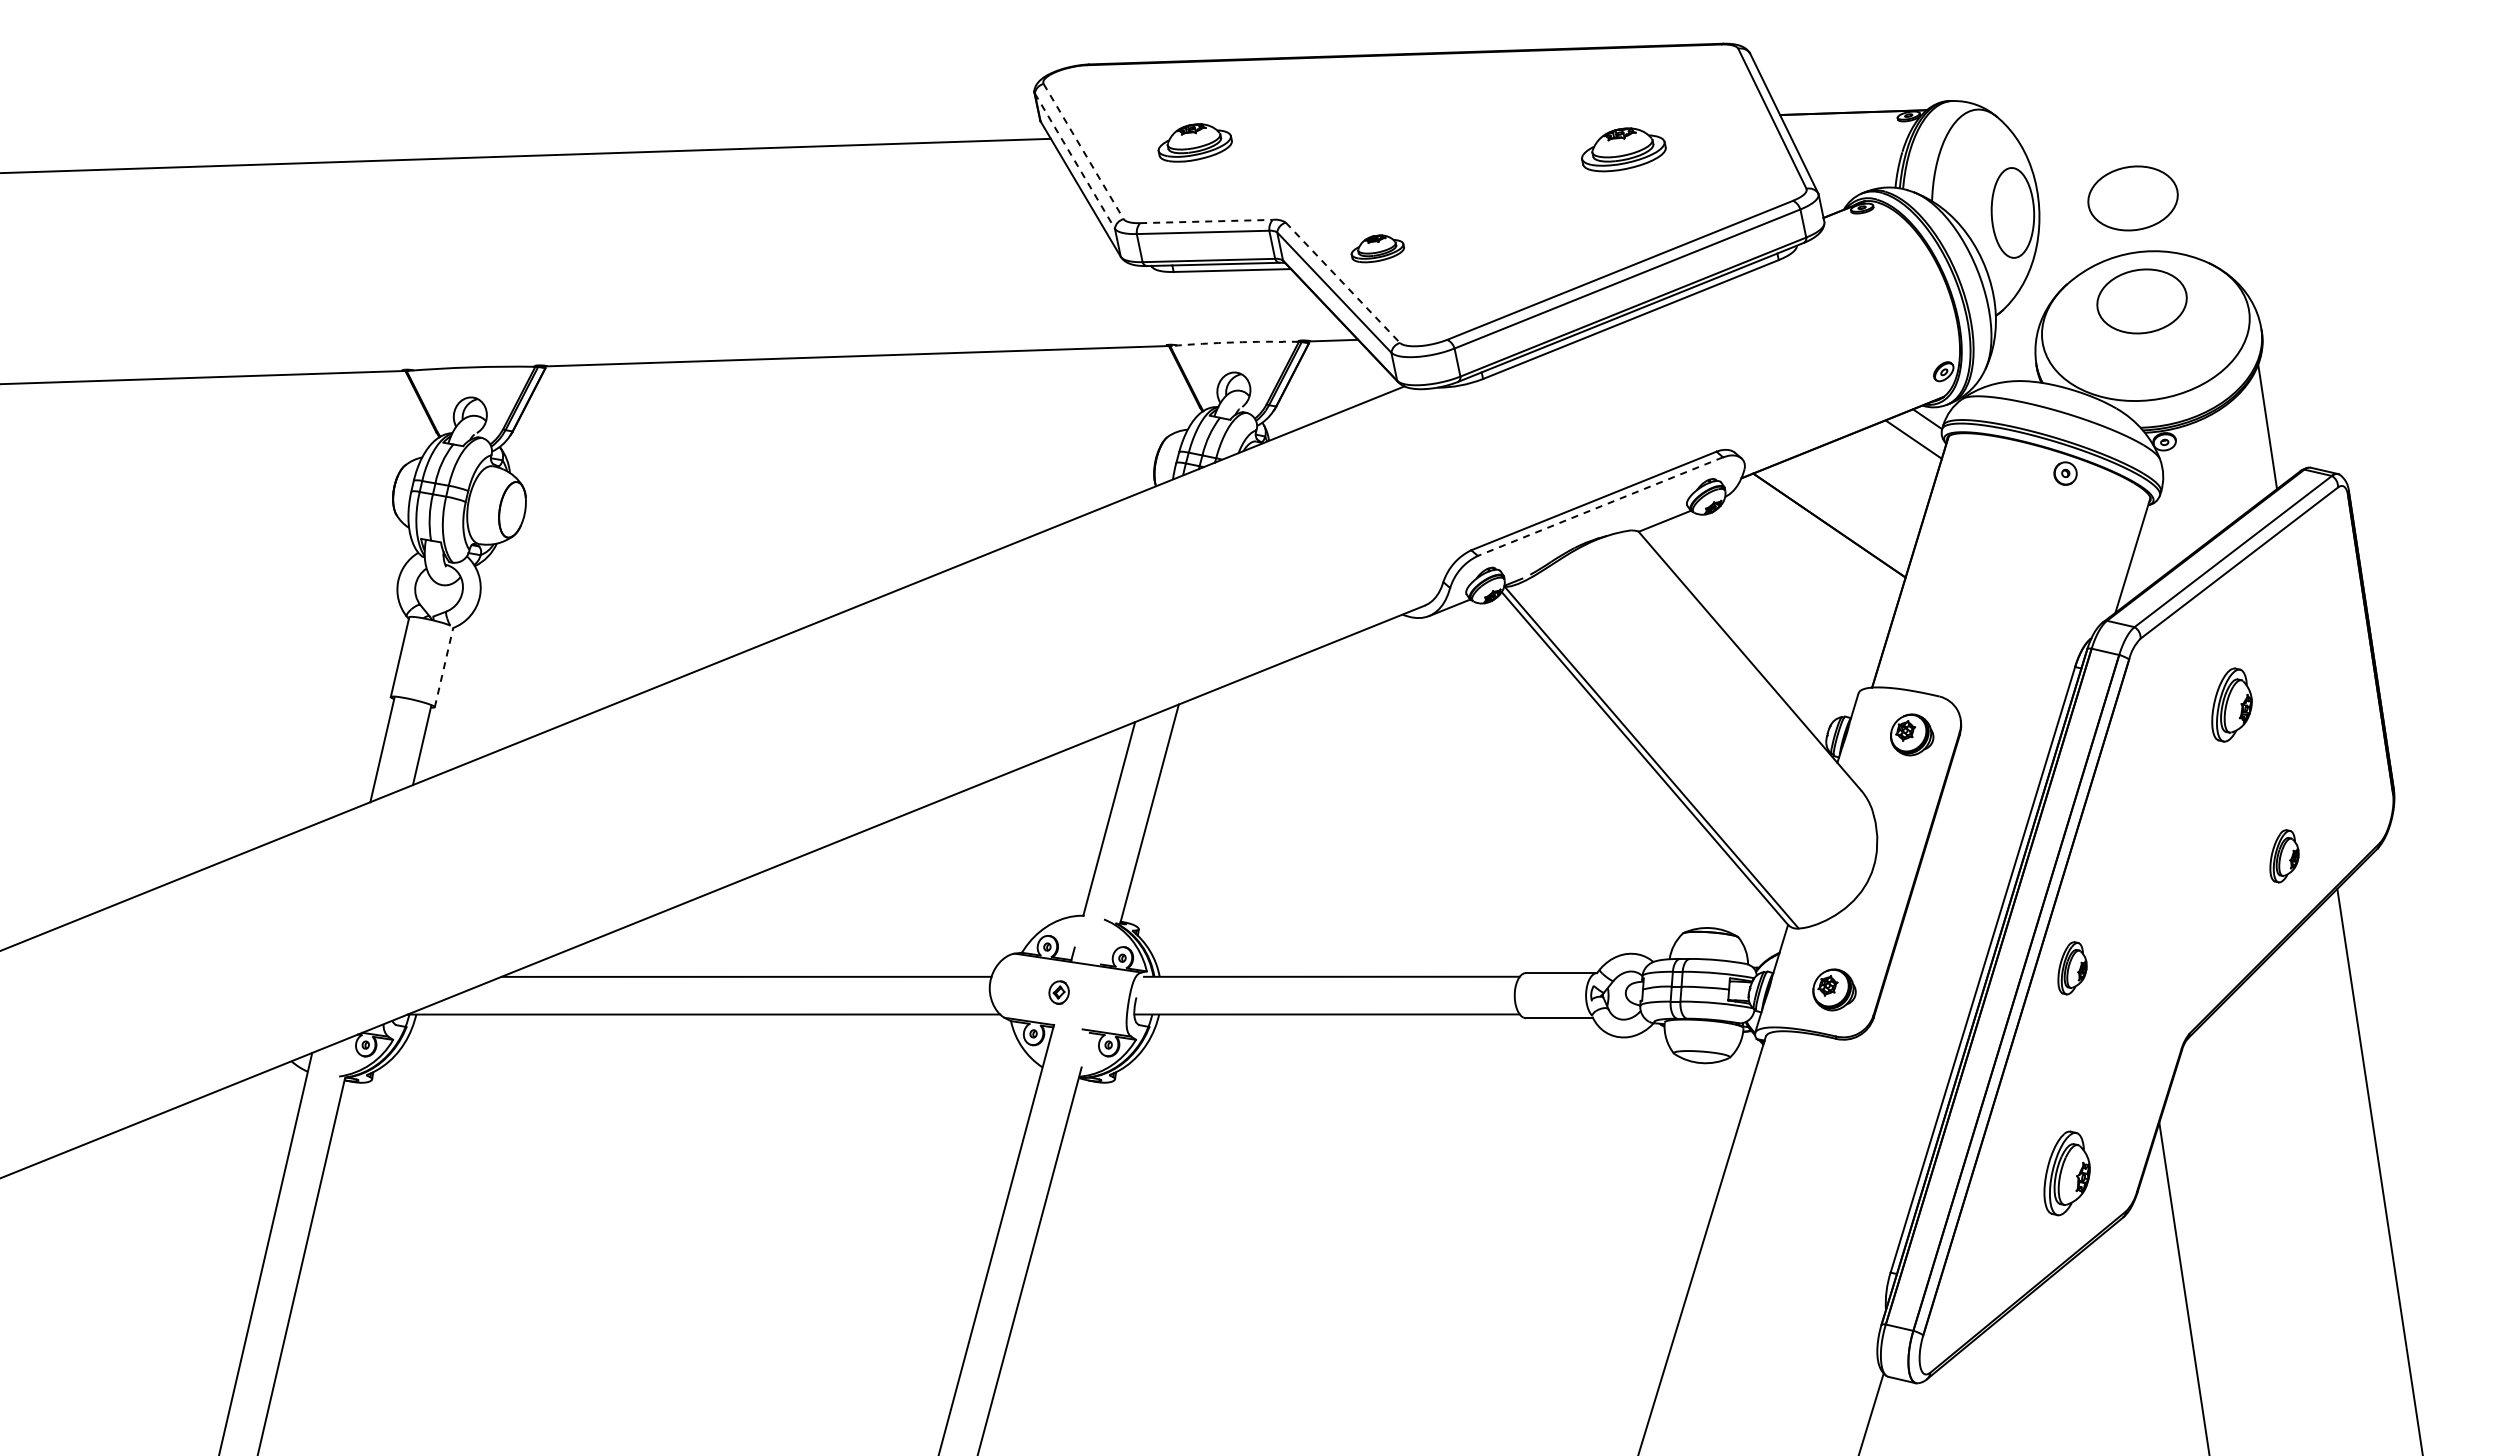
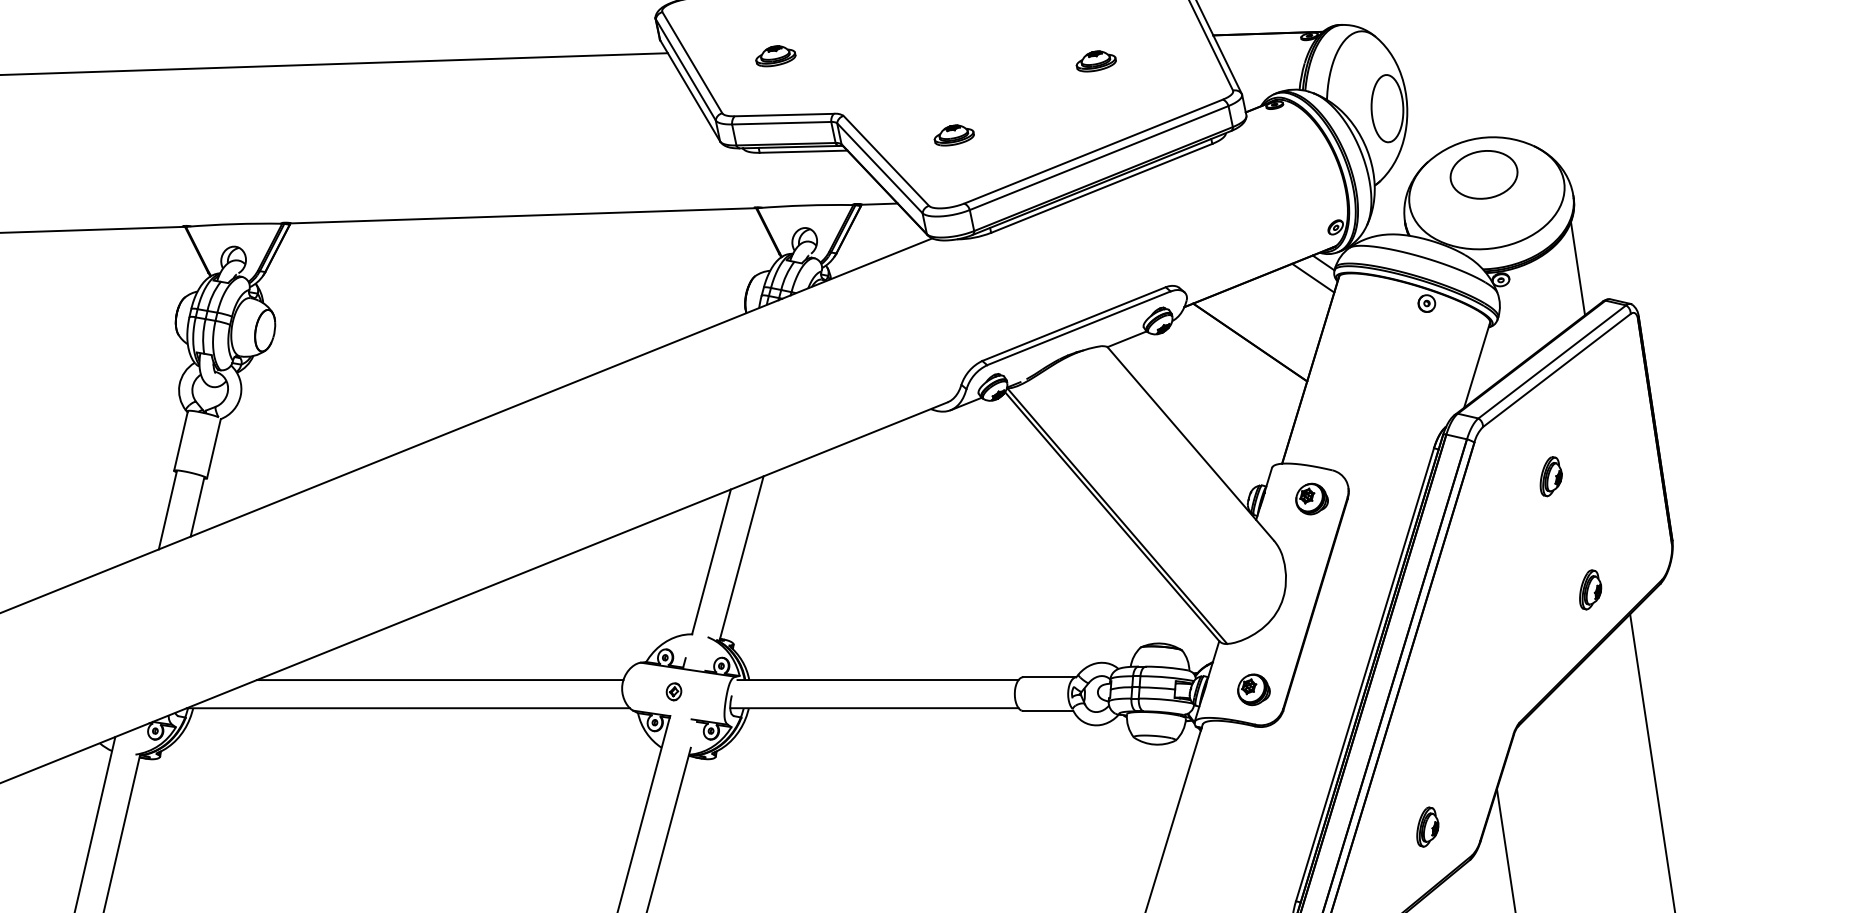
part: (1195, 142) -> (776, 55), size x0.71
part: (1623, 149) -> (1096, 61), size x0.62
line: (1083, 151) -> (692, 62), dashed -> solid
line: (1074, 161) -> (685, 70), dashed -> solid
part: (2132, 198) -> (1476, 97), removed
line: (1206, 221) -> (784, 115), dashed -> solid
part: (1377, 248) -> (954, 135), moved
line: (1342, 282) -> (885, 160), dashed -> solid
arc: (1234, 342) -> (805, 205), dashed -> solid
line: (1600, 506) -> (1078, 328), dashed -> solid
line: (444, 667) -> (214, 448), dashed -> solid
part: (2231, 704) -> (1550, 476), size x0.71
part: (2072, 968) -> (1432, 673), removed
part: (2066, 1173) -> (1427, 827), size x0.62

